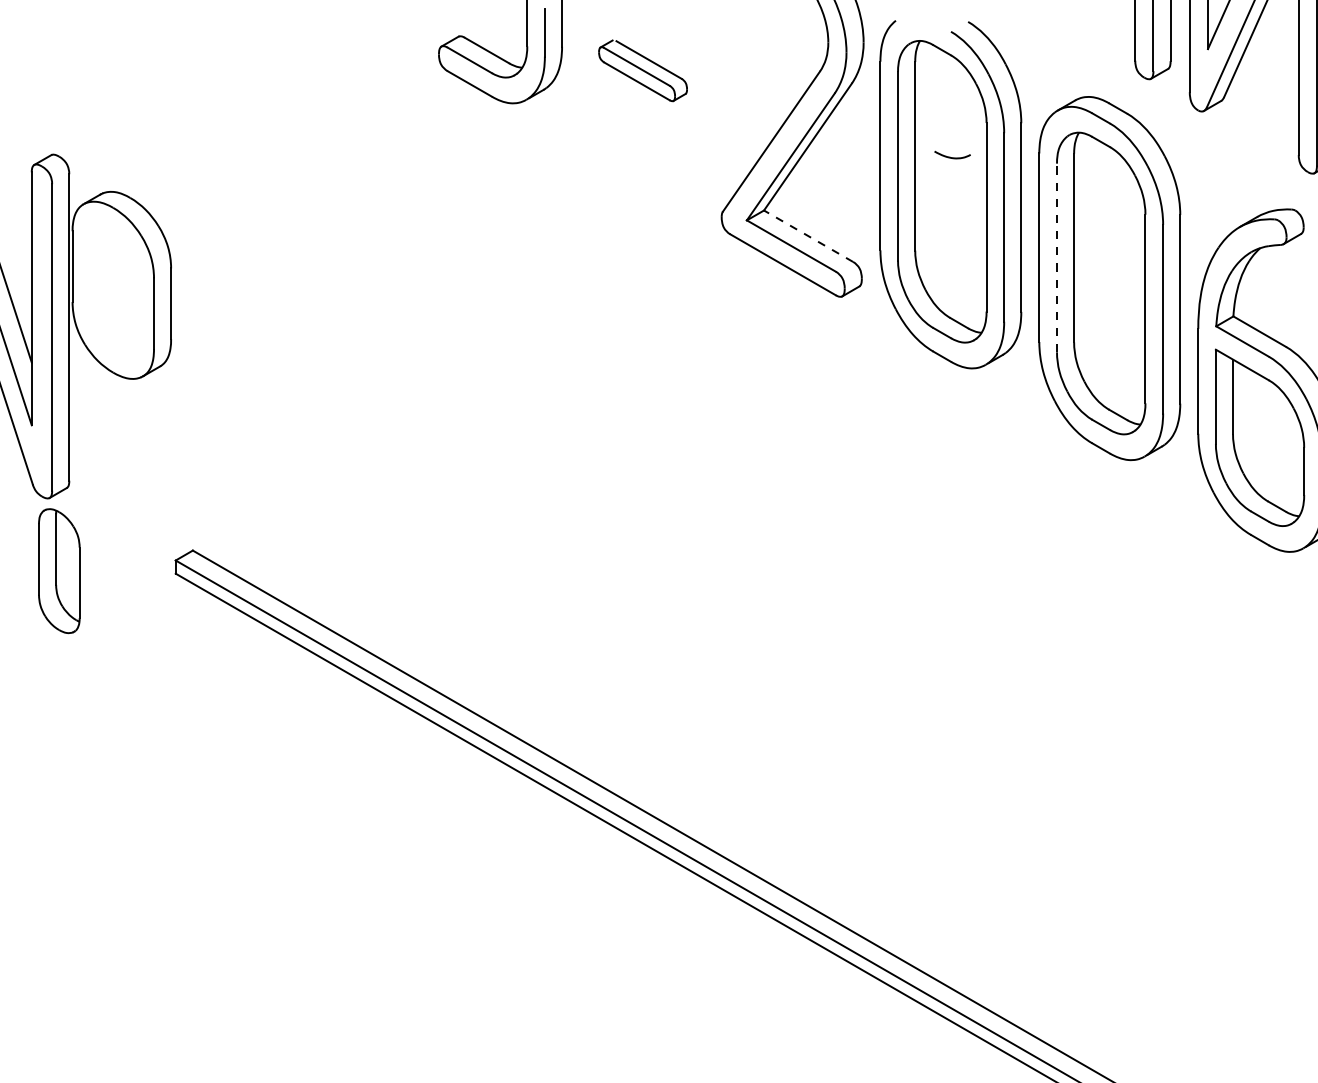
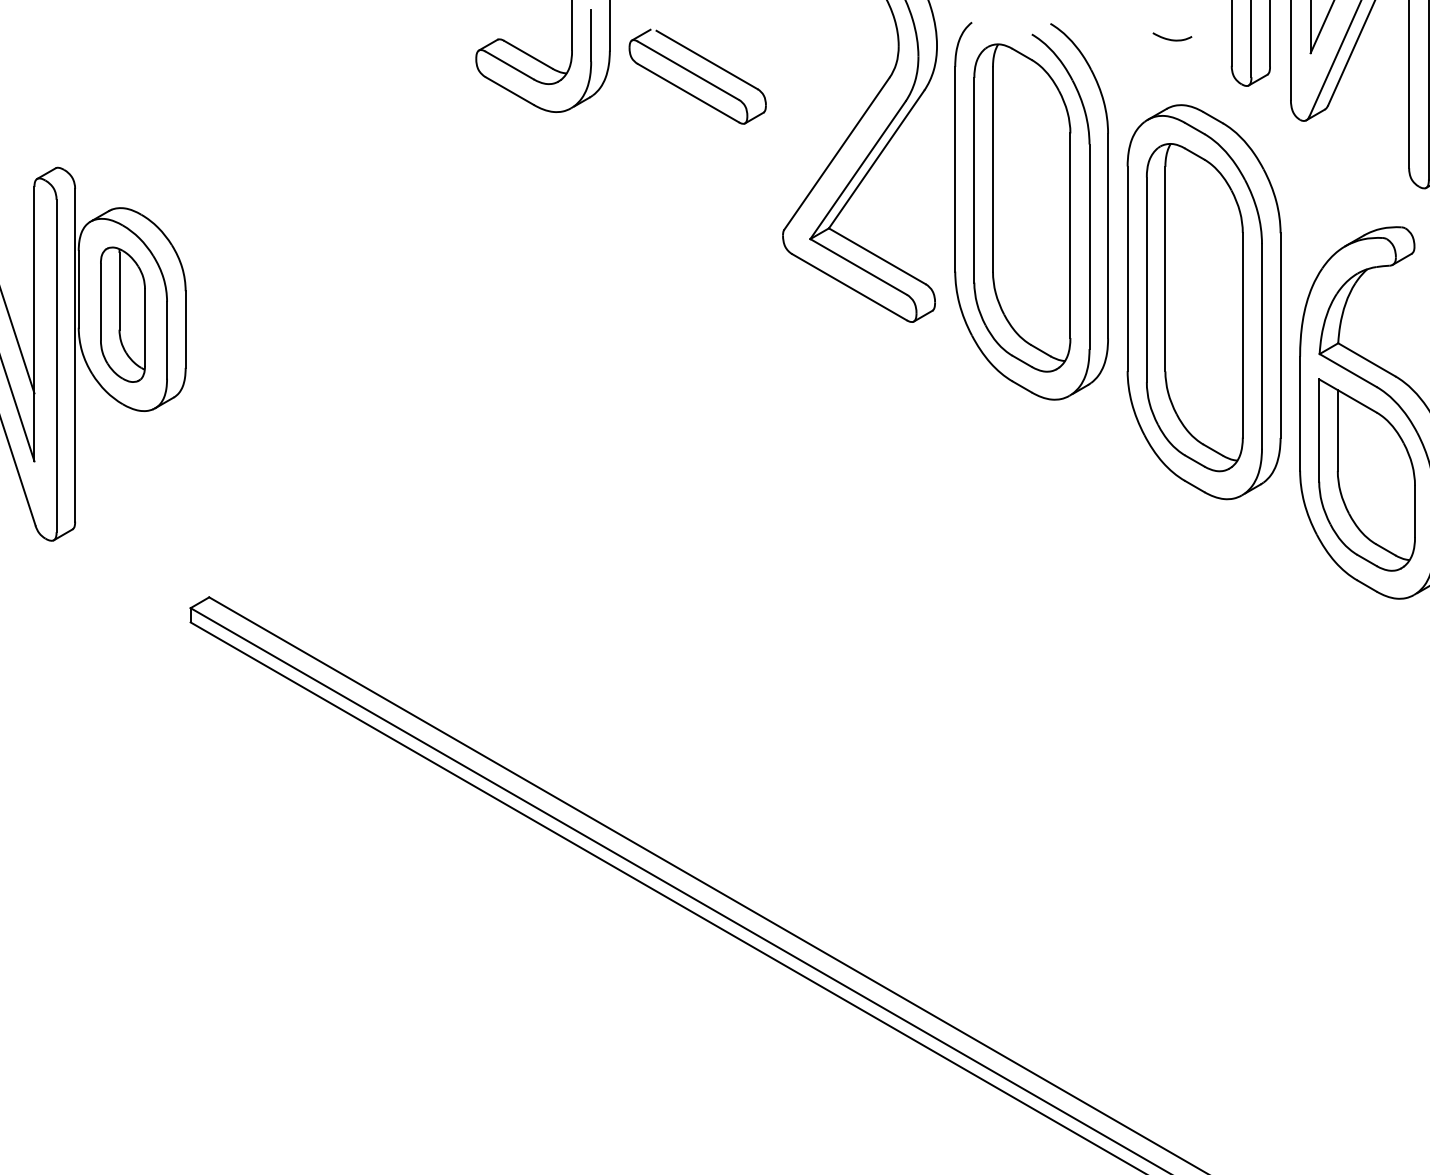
part: (642, 70) -> (697, 76), size x1.43
curve: (950, 156) -> (1170, 38), moved
line: (808, 235) -> (877, 255), dashed -> solid
line: (1057, 257) -> (1147, 279), dashed -> solid
part: (59, 571) -> (123, 315), moved

